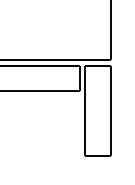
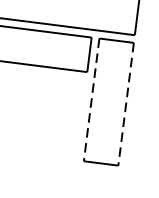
line: (85, 111) -> (91, 100), solid -> dashed
line: (110, 111) -> (125, 104), solid -> dashed

